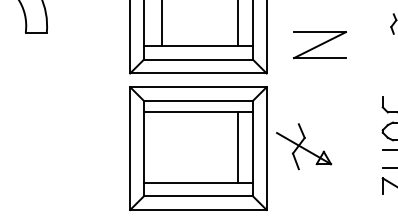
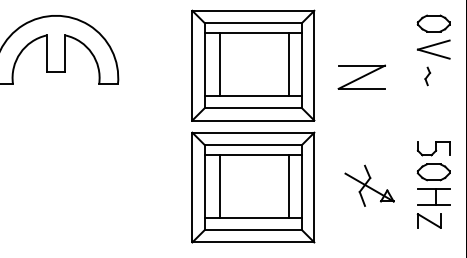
part: (319, 44) -> (361, 76), moved
part: (303, 146) -> (369, 185), moved
line: (161, 147) -> (220, 186), added

